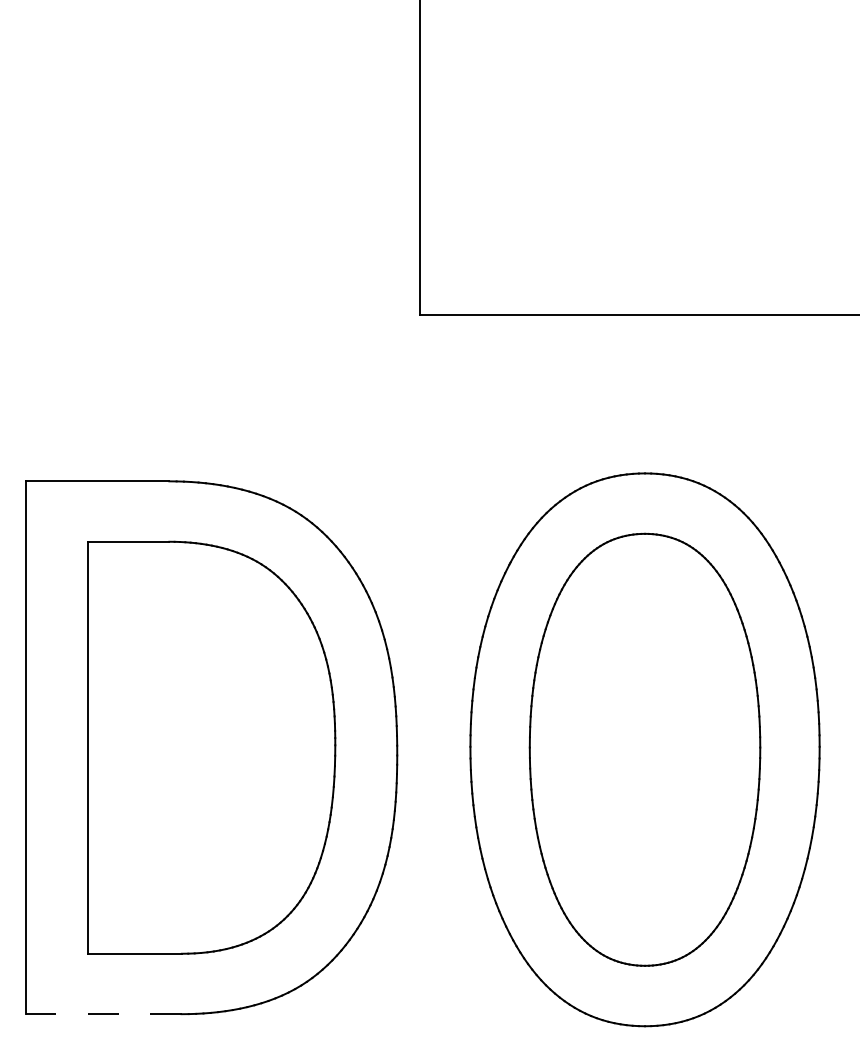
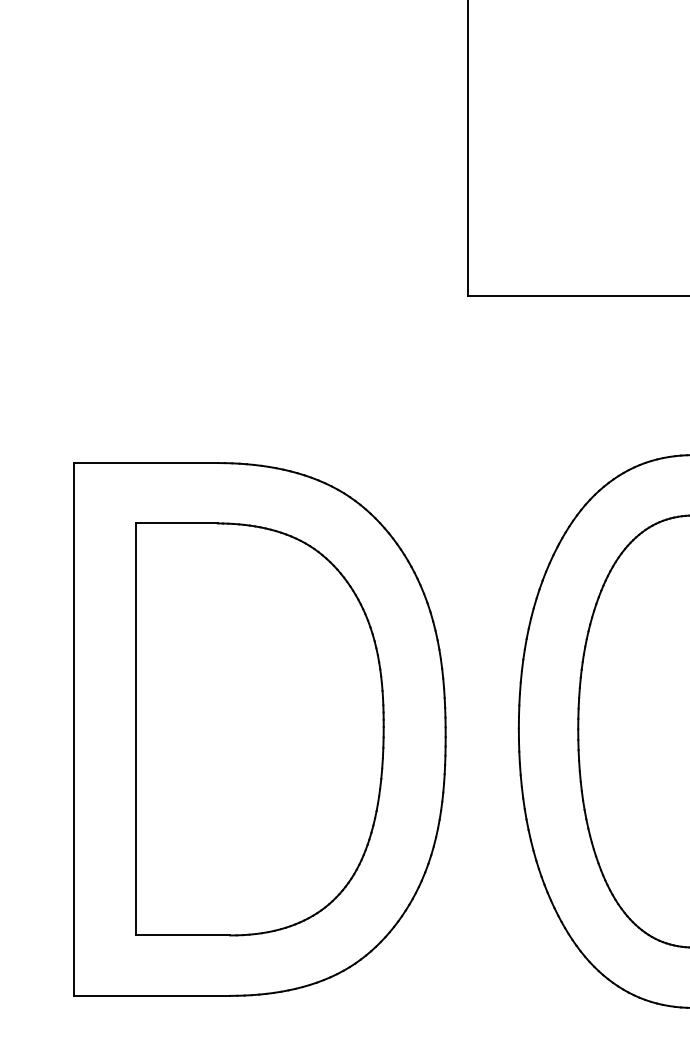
line: (103, 1014) -> (151, 996), dashed -> solid

